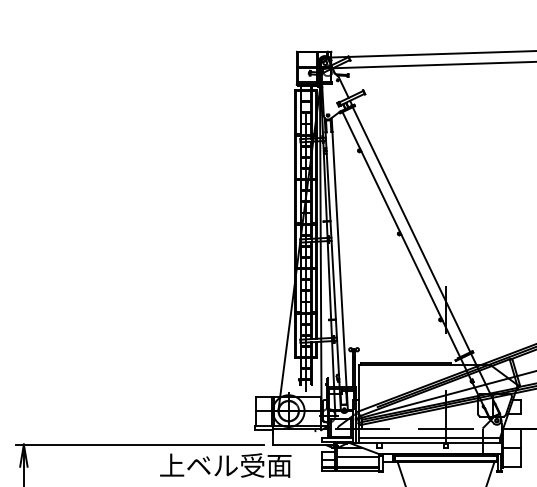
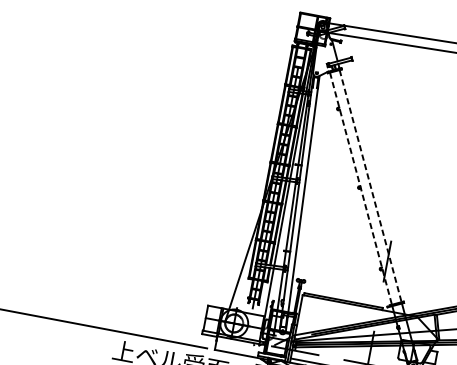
line: (411, 229) -> (370, 185), solid -> dashed
line: (401, 234) -> (361, 188), solid -> dashed

